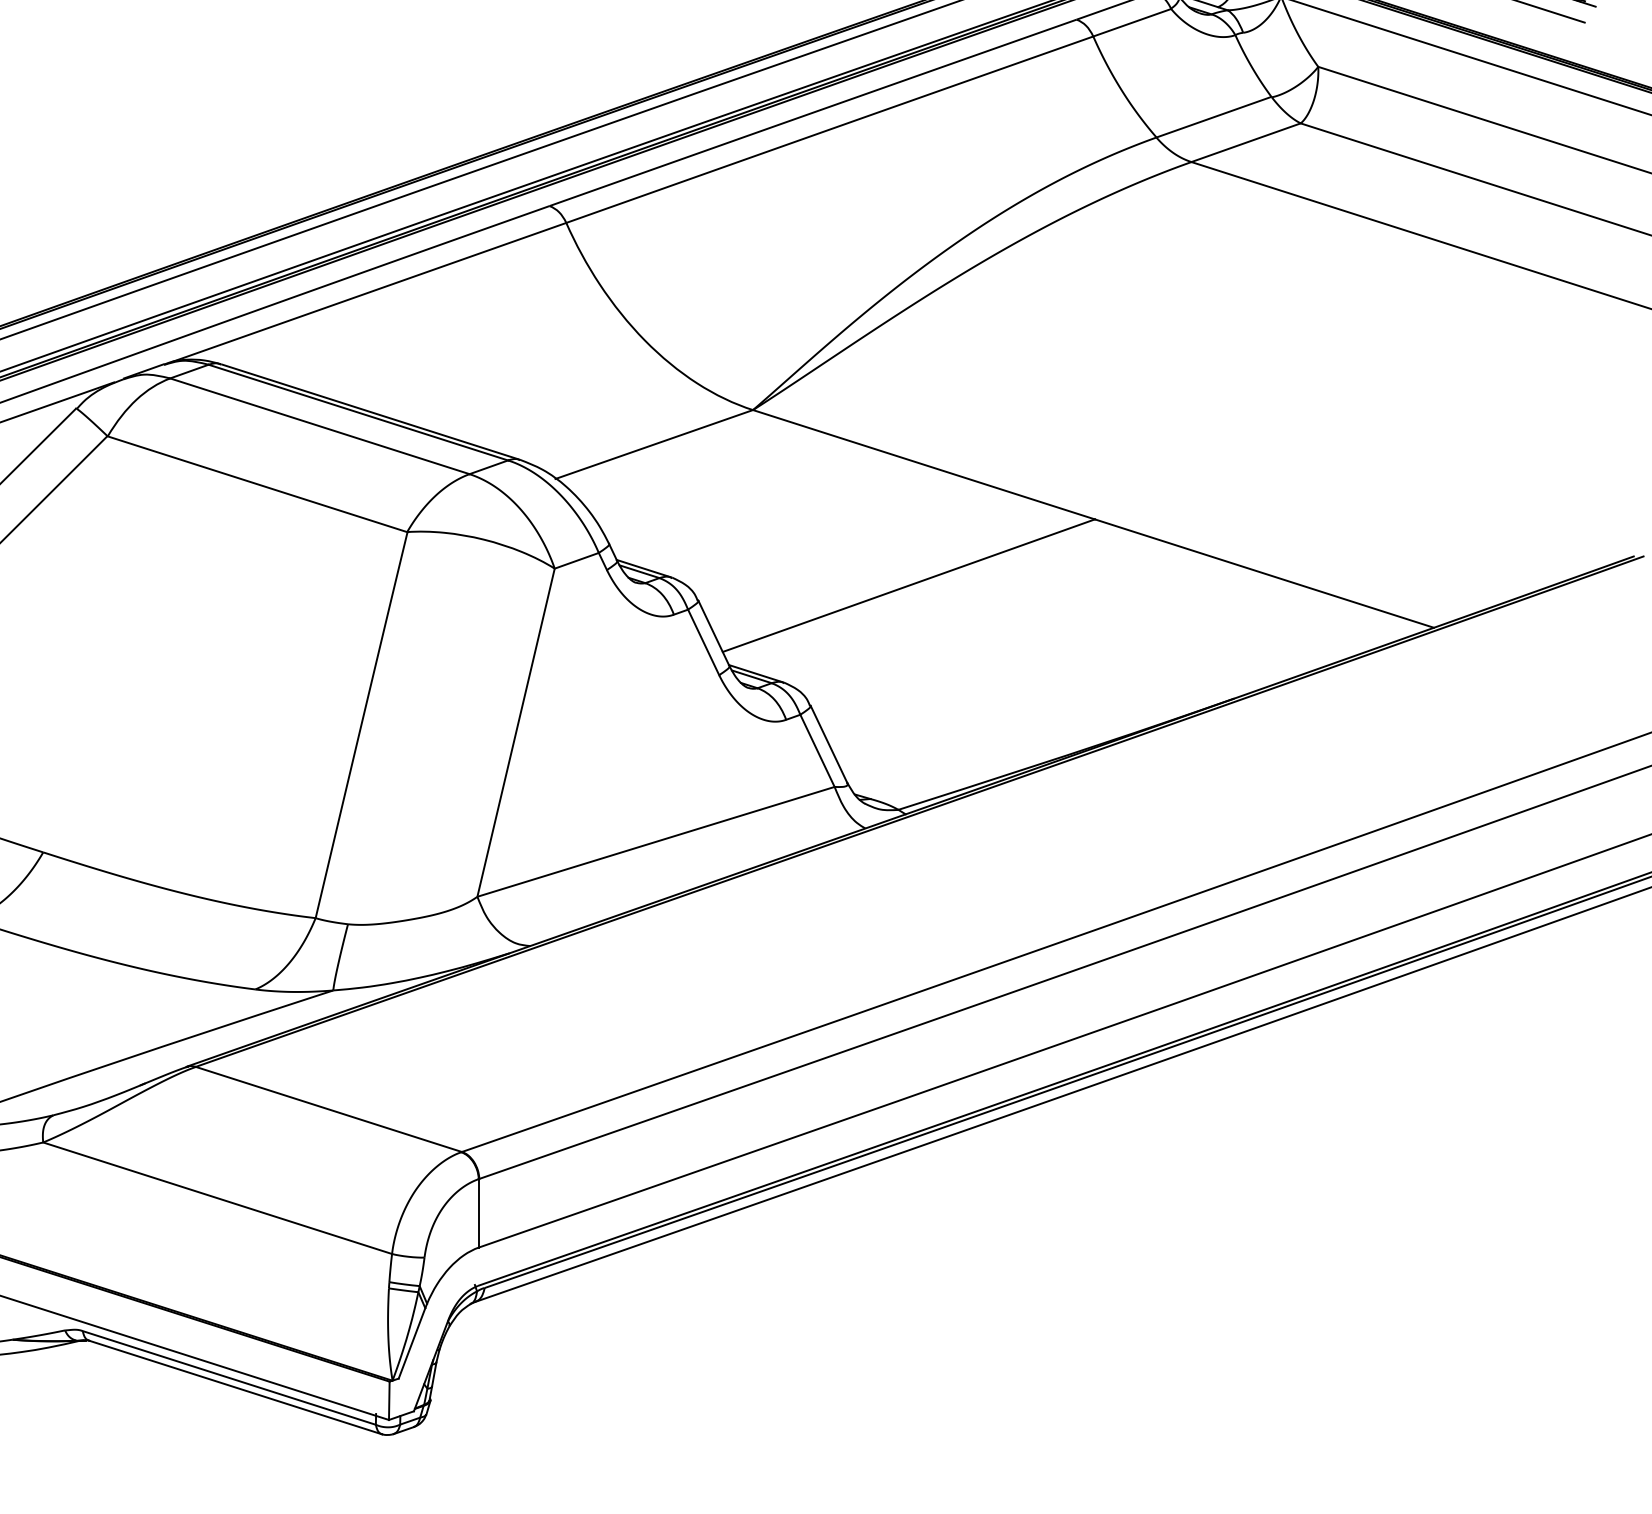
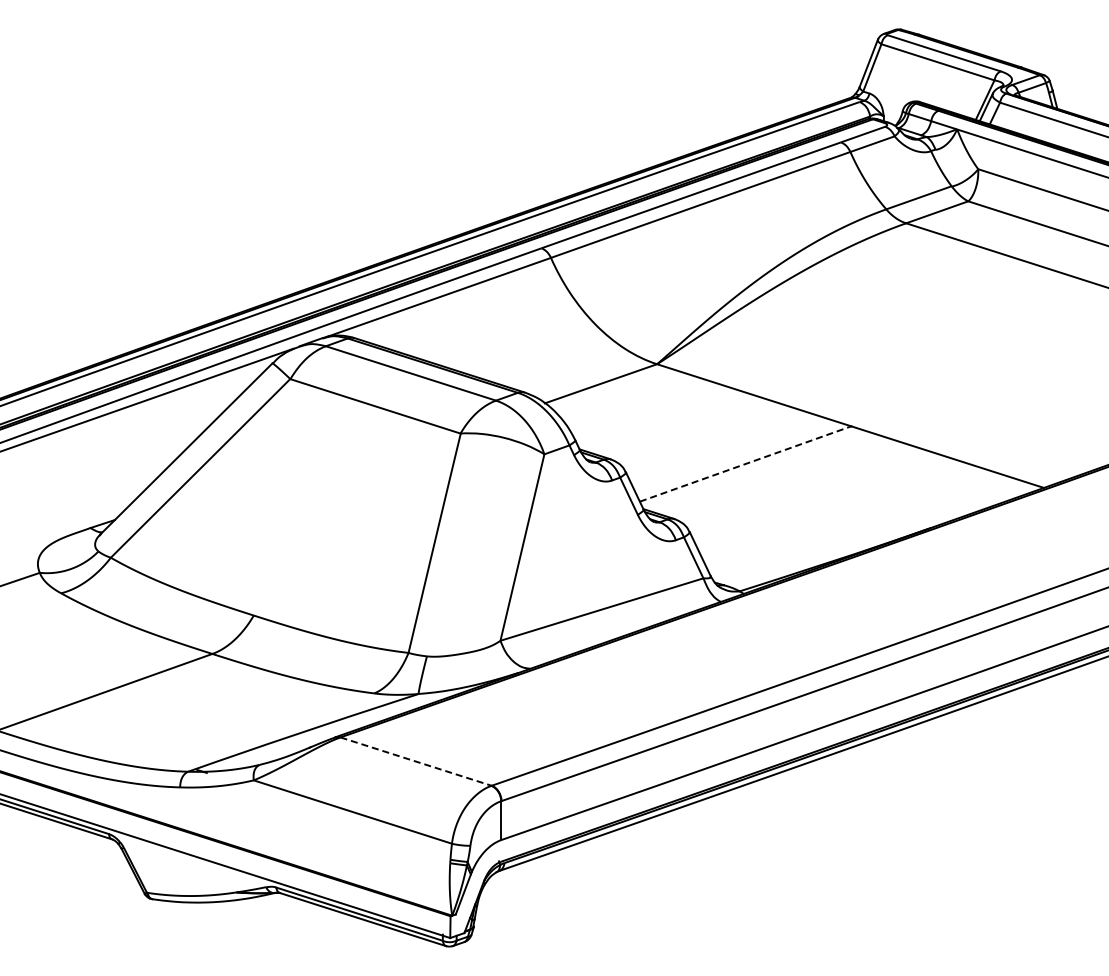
line: (910, 584) -> (746, 463), solid -> dashed
line: (329, 1109) -> (416, 761), solid -> dashed

